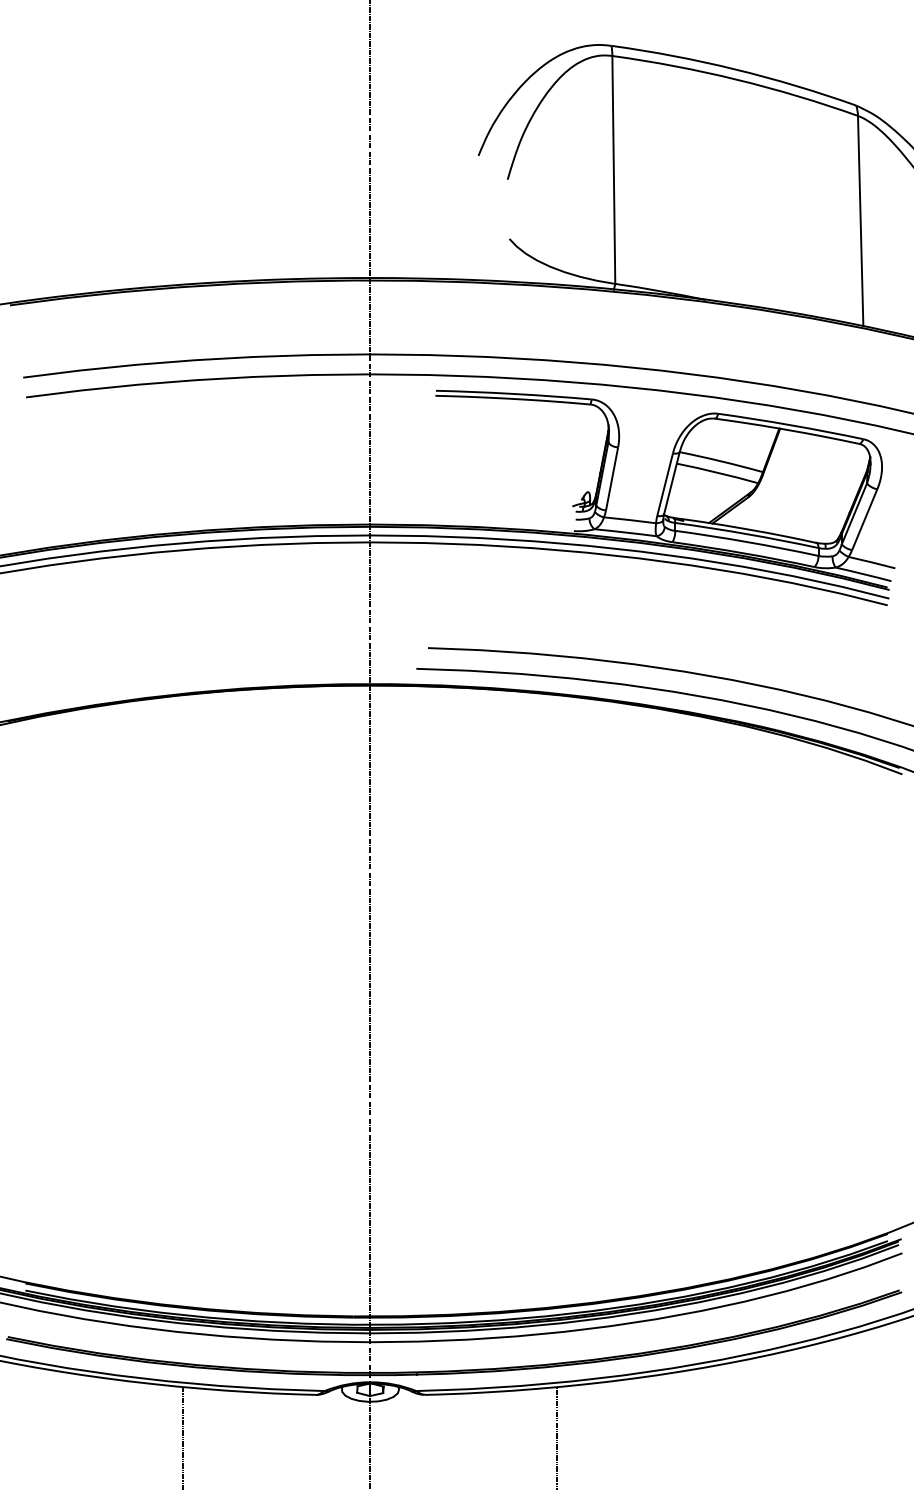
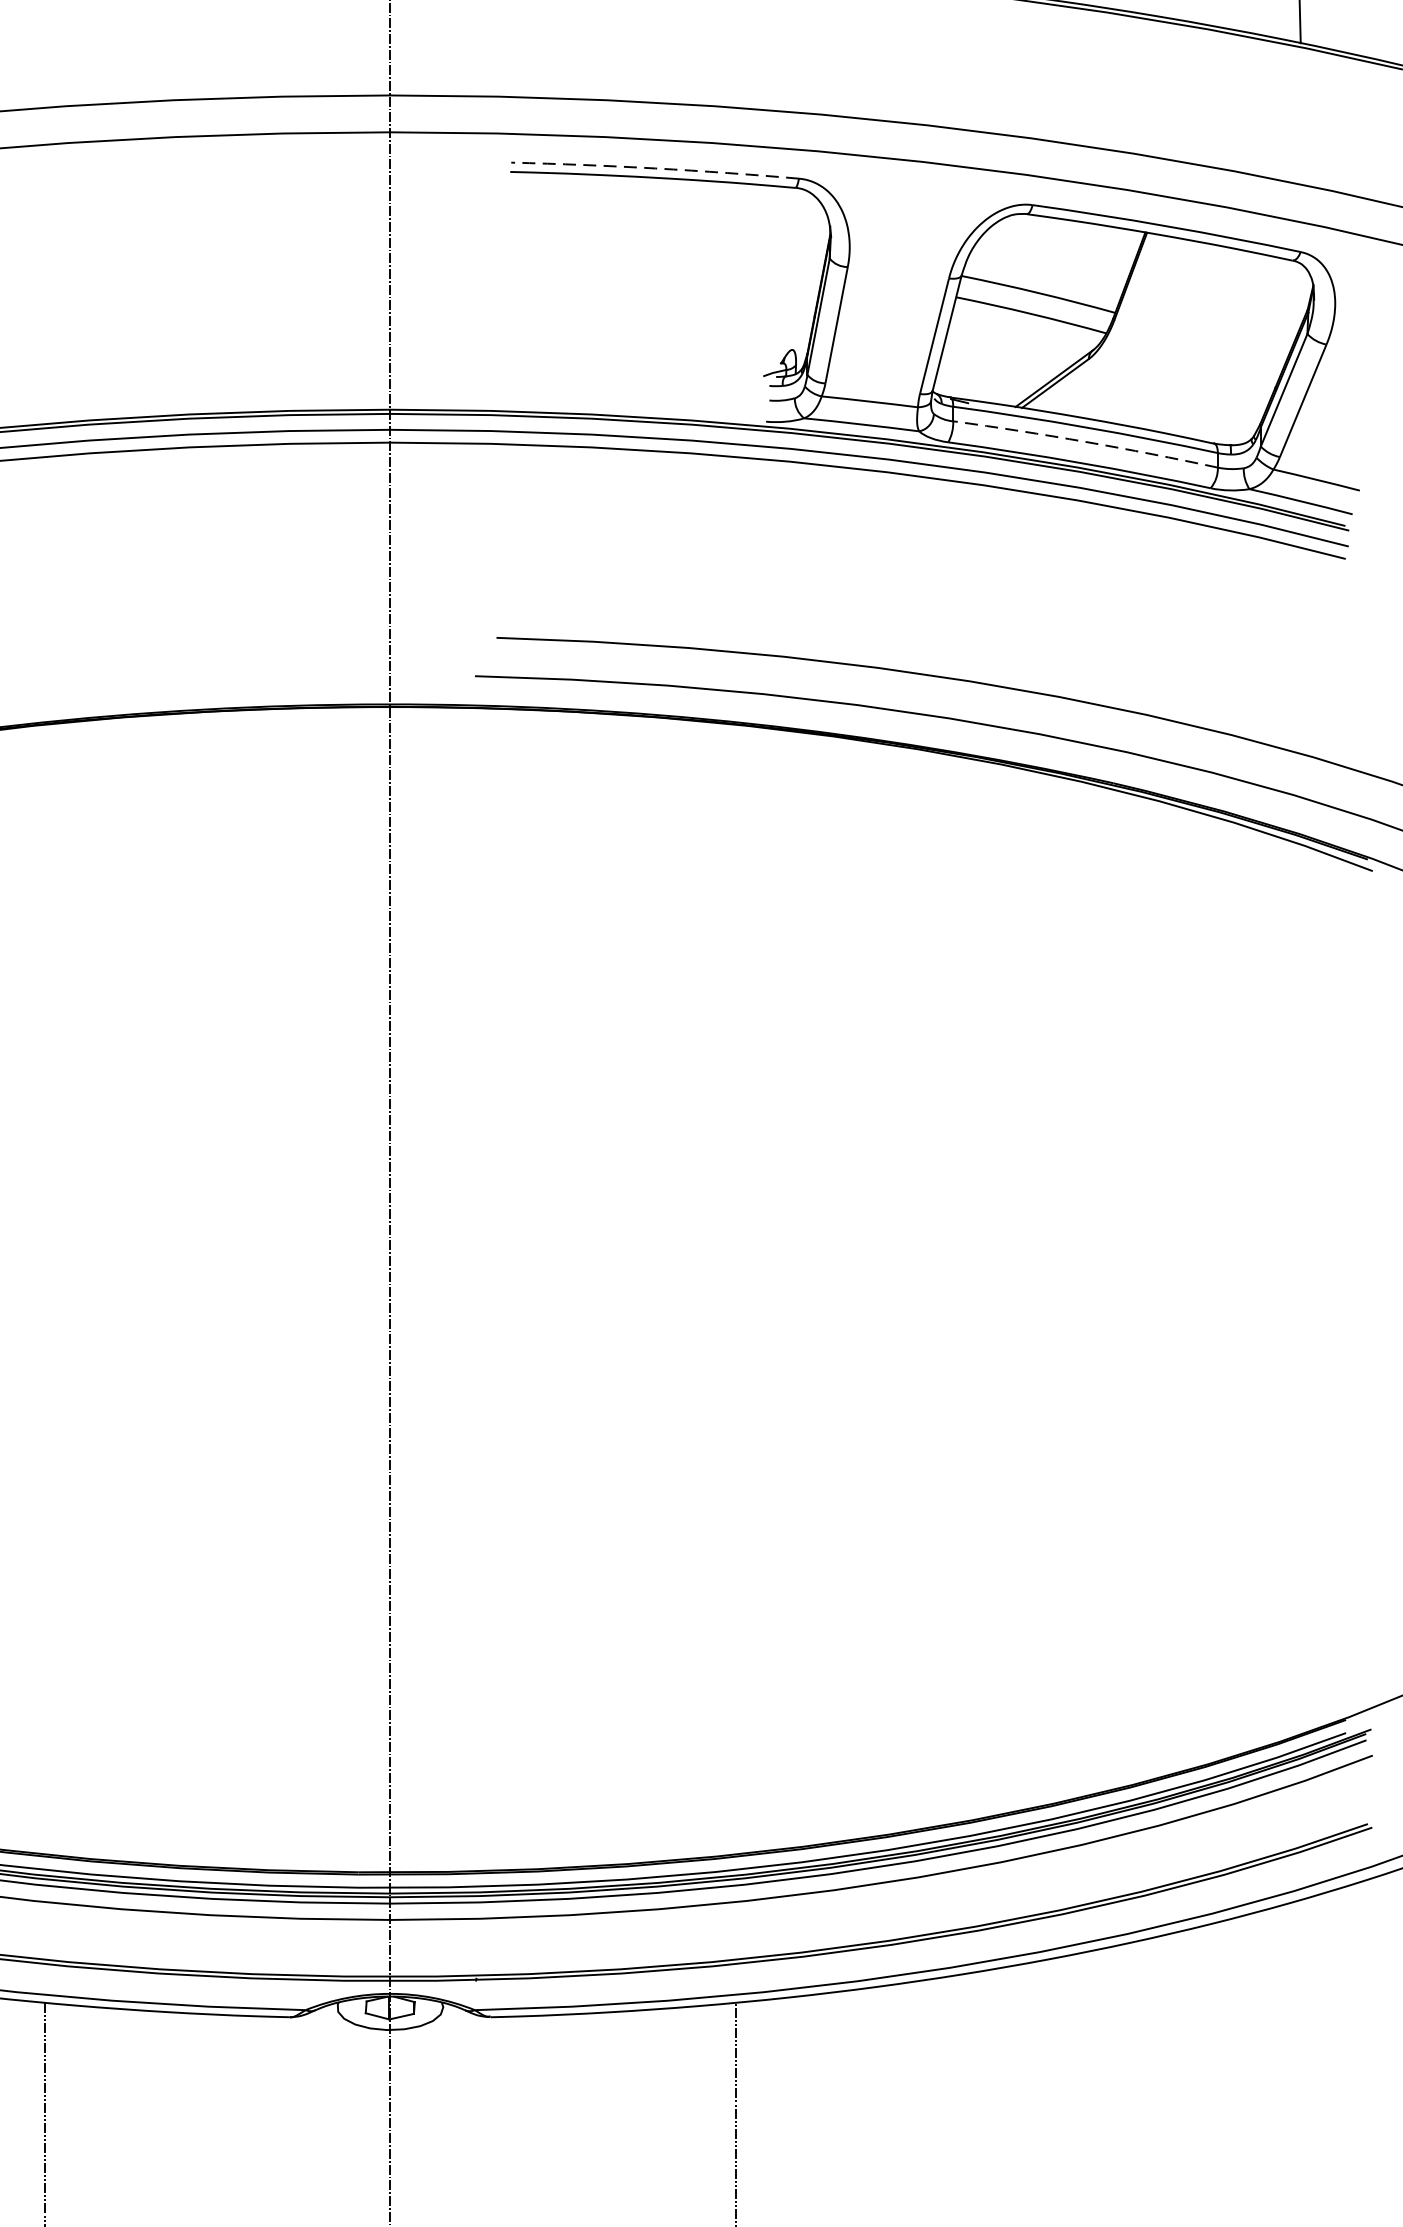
arc: (513, 393) -> (654, 167), solid -> dashed
arc: (747, 542) -> (1086, 442), solid -> dashed

